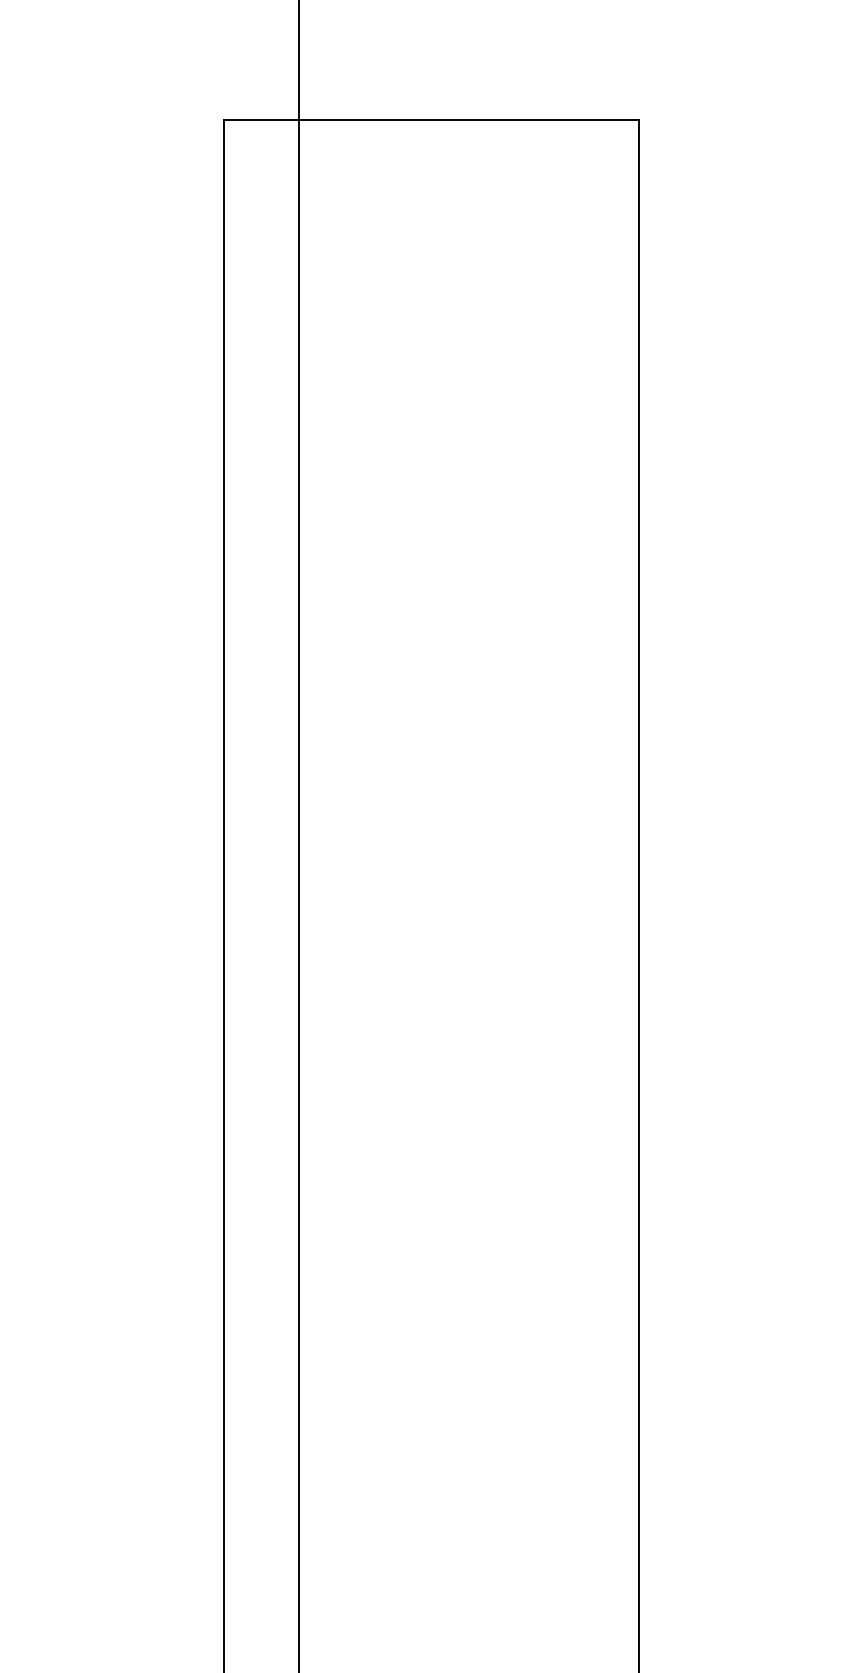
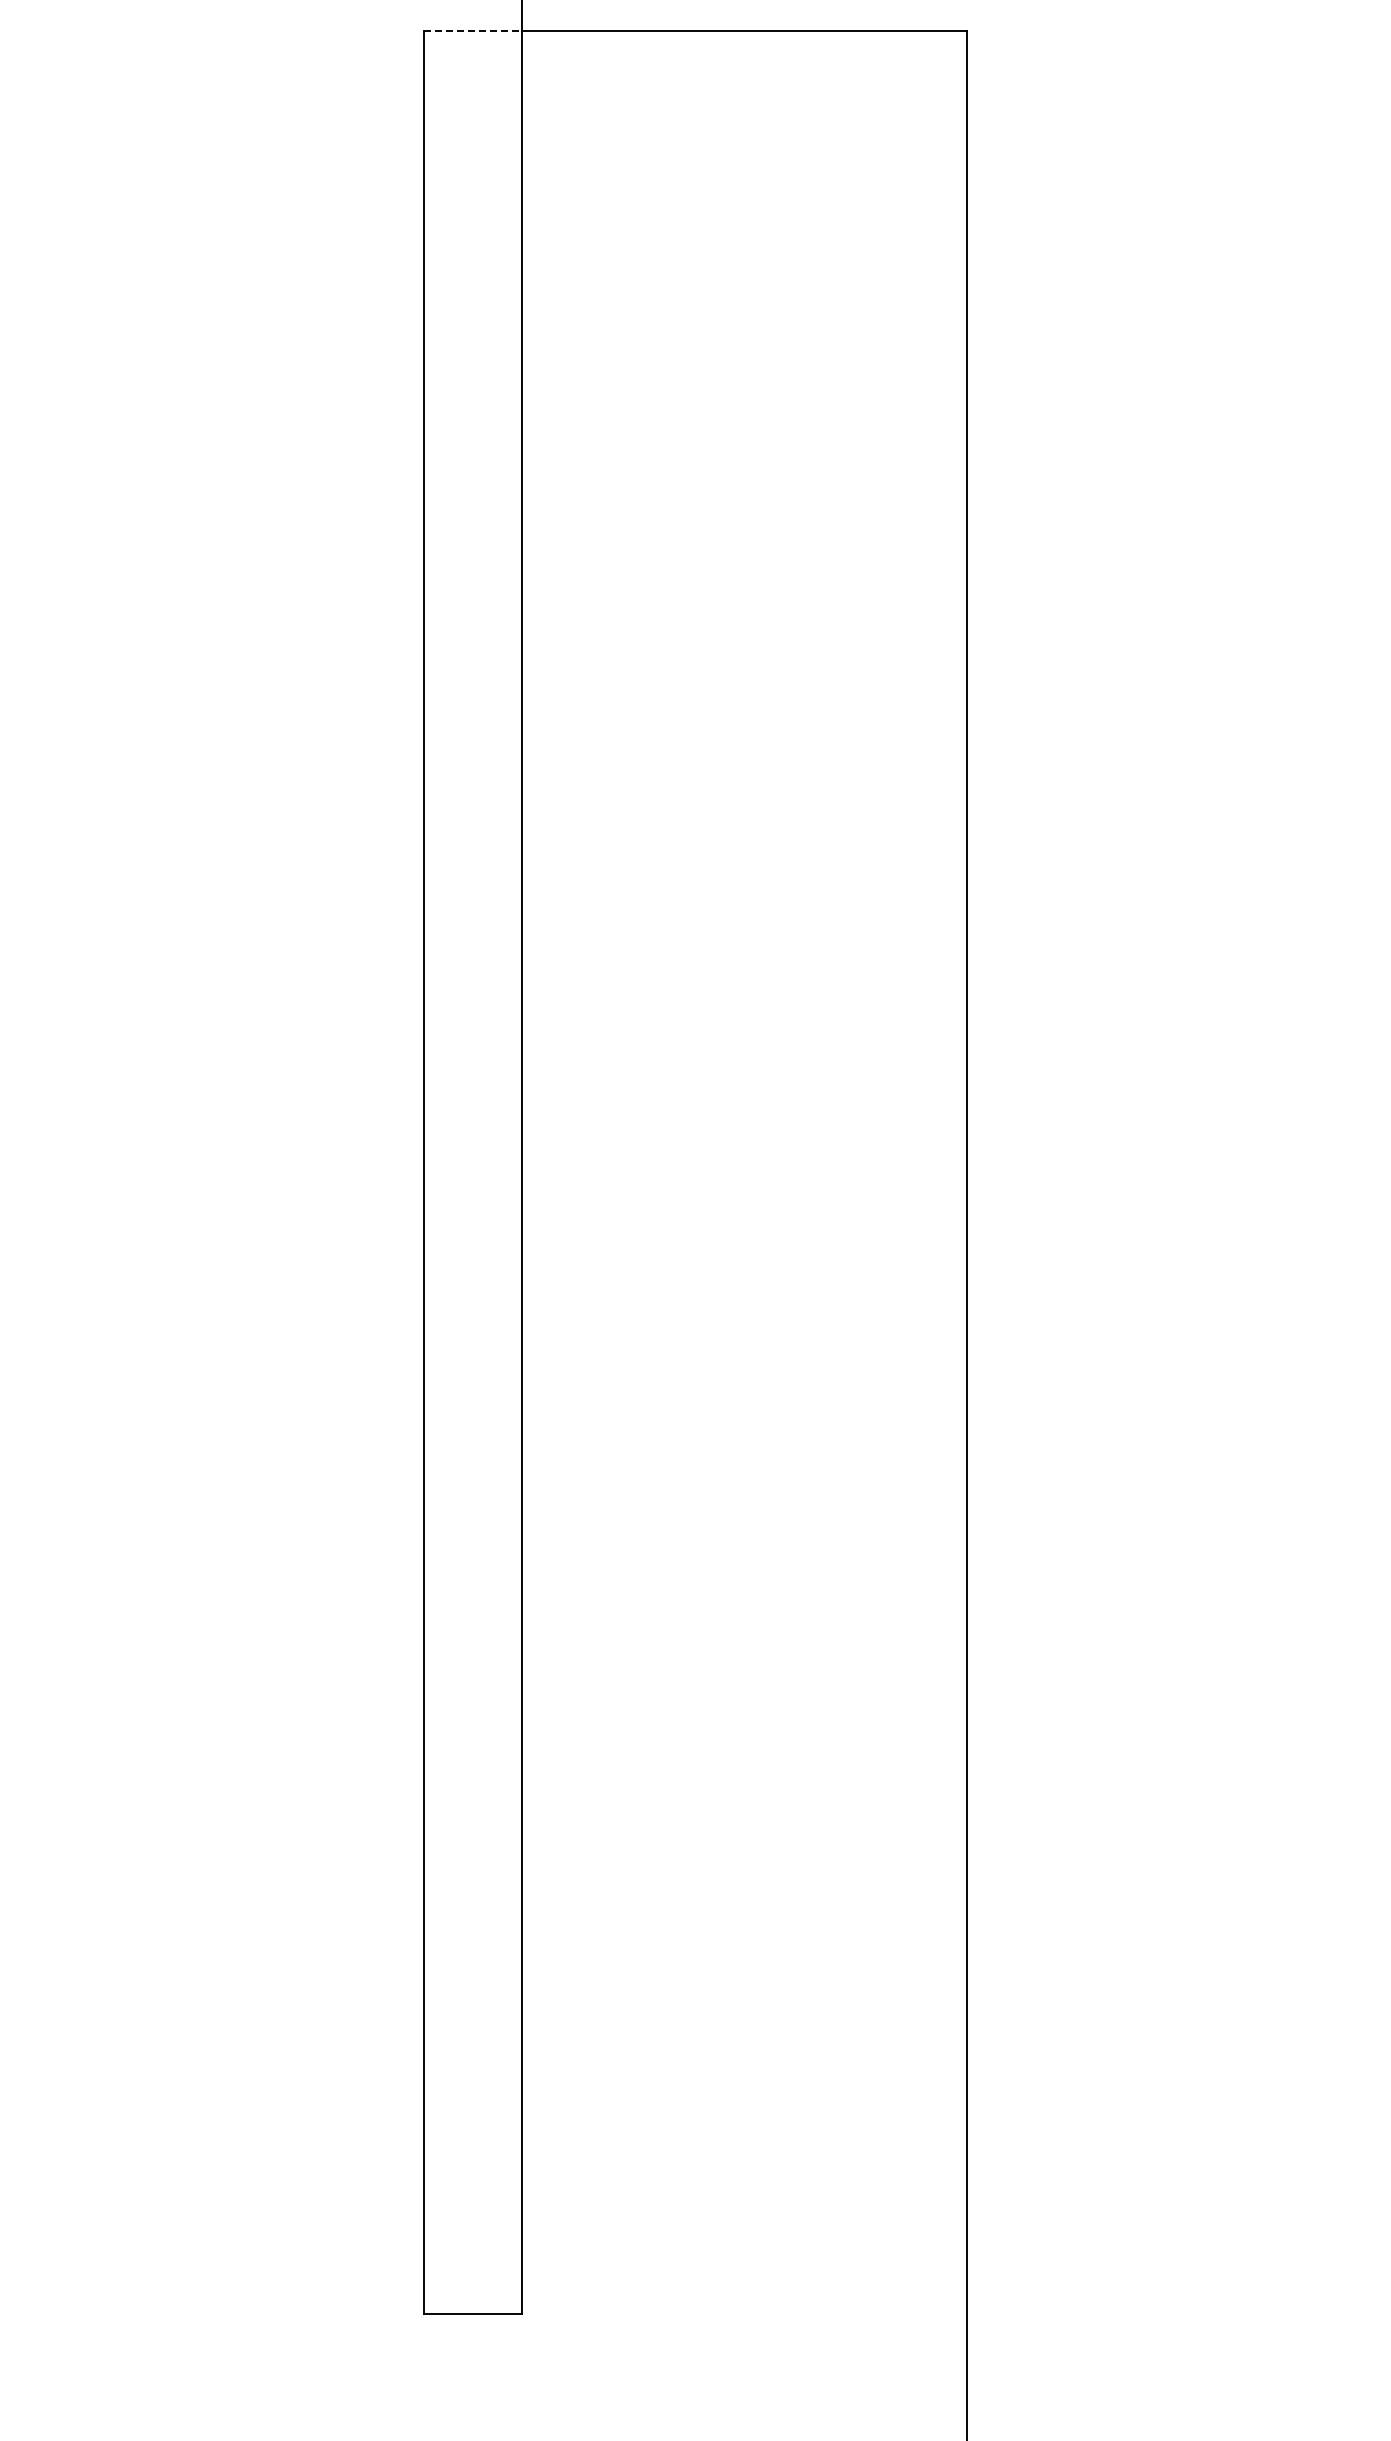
line: (261, 119) -> (472, 30), solid -> dashed

